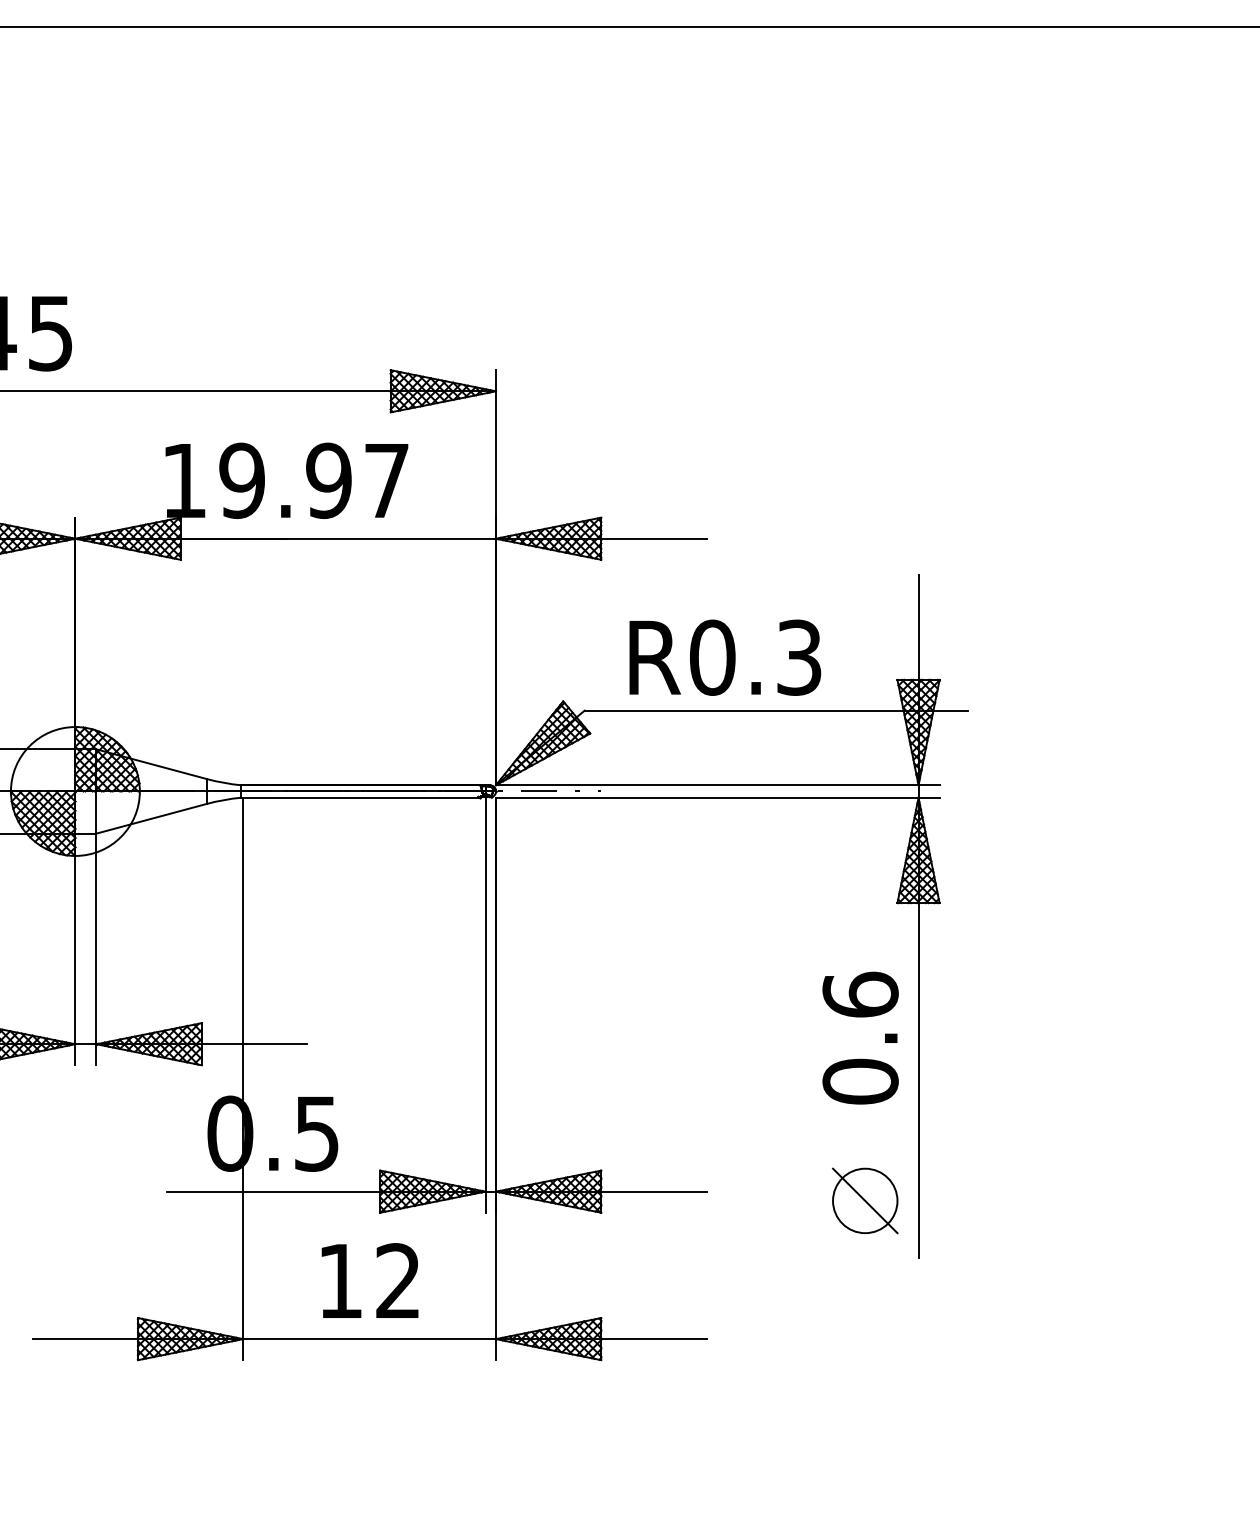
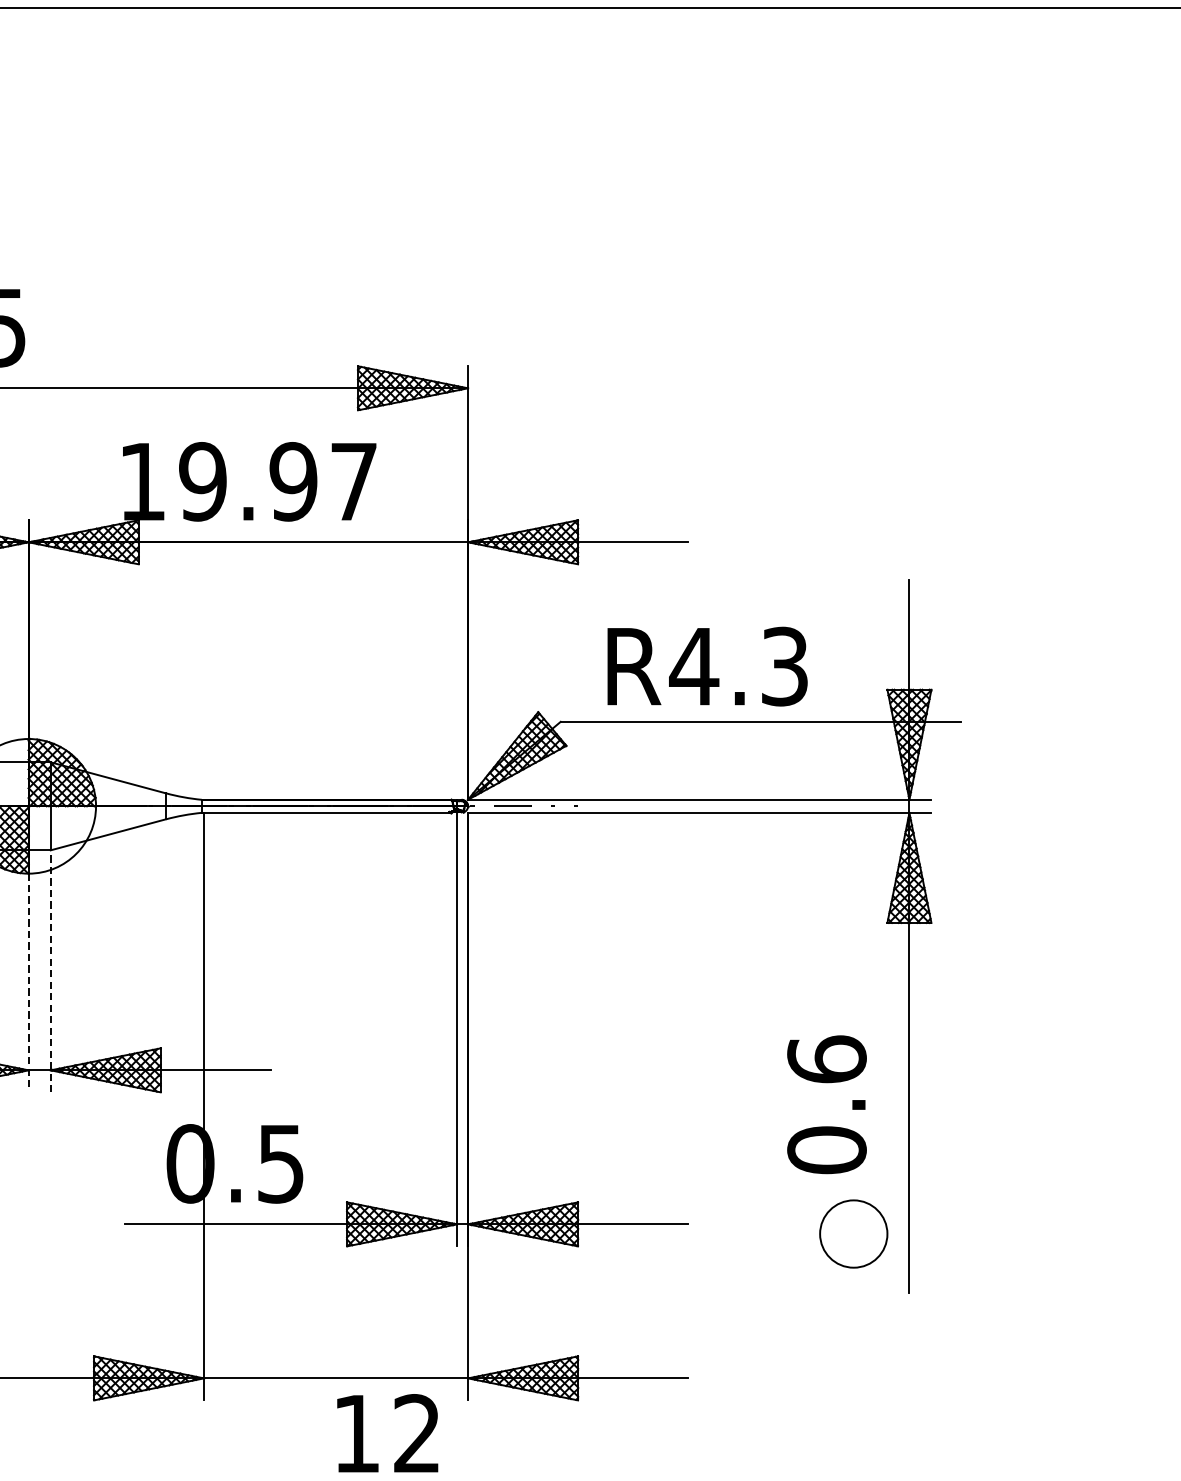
text: (712, 657) -> (694, 666), R0.3 -> R4.3
line: (75, 949) -> (28, 971), solid -> dashed
line: (96, 949) -> (50, 971), solid -> dashed
text: (860, 1037) -> (826, 1104), moved
line: (865, 1200) -> (854, 1233), removed
text: (369, 1280) -> (387, 1433), moved

